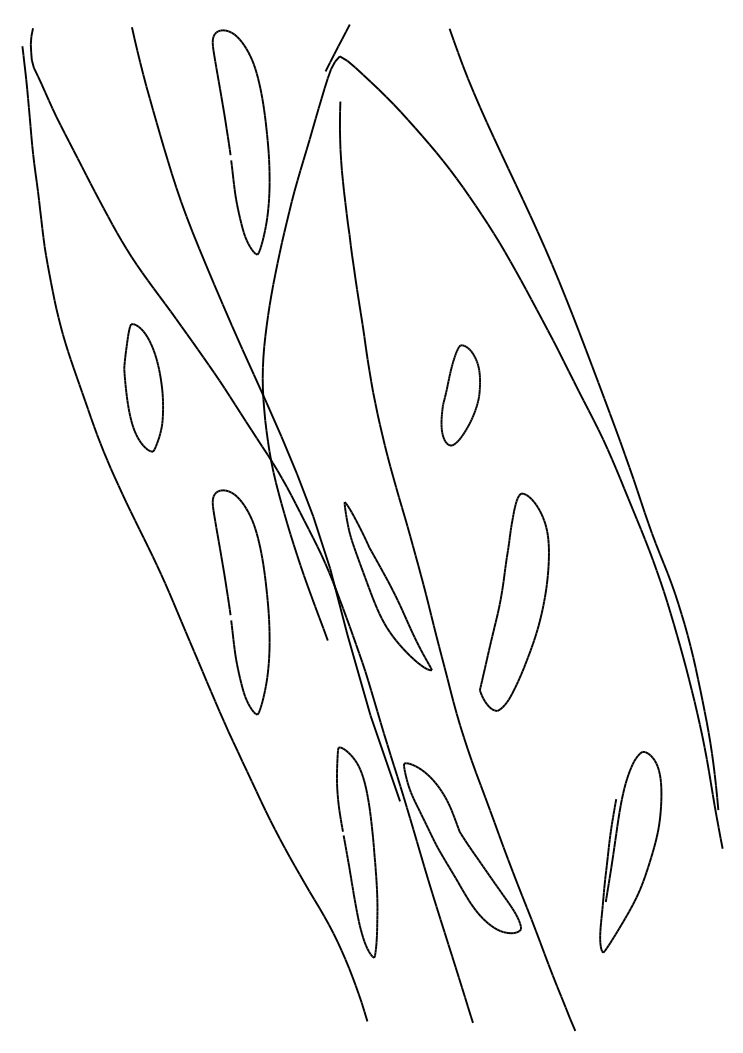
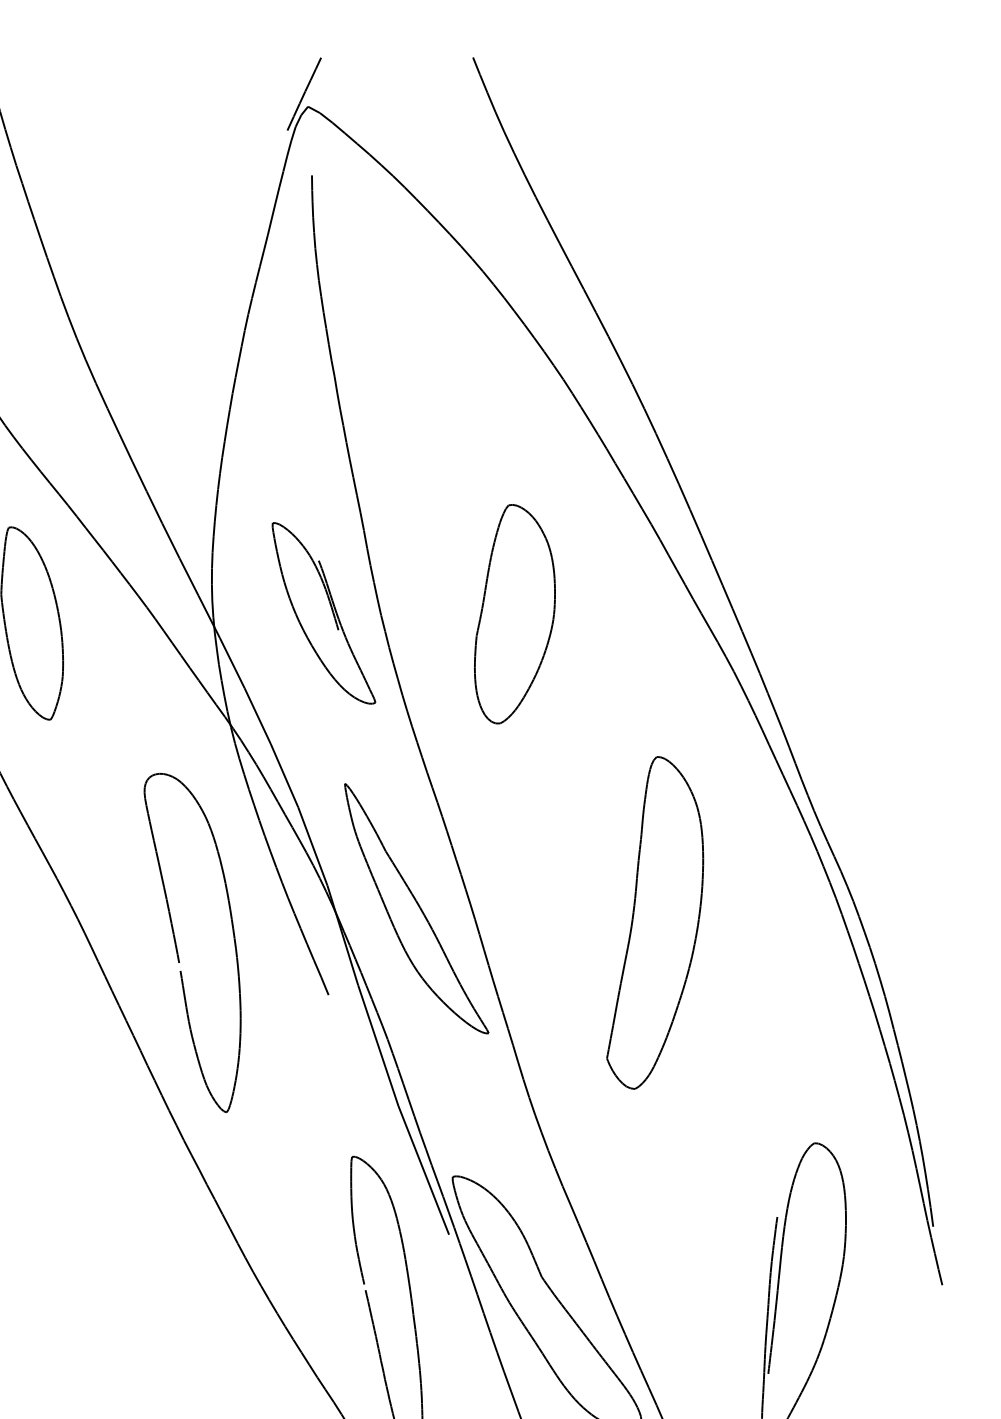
part: (230, 145) -> (147, 249), removed
part: (335, 389) -> (323, 613), added
part: (460, 395) -> (514, 613), size x1.43
part: (514, 601) -> (653, 921), moved

